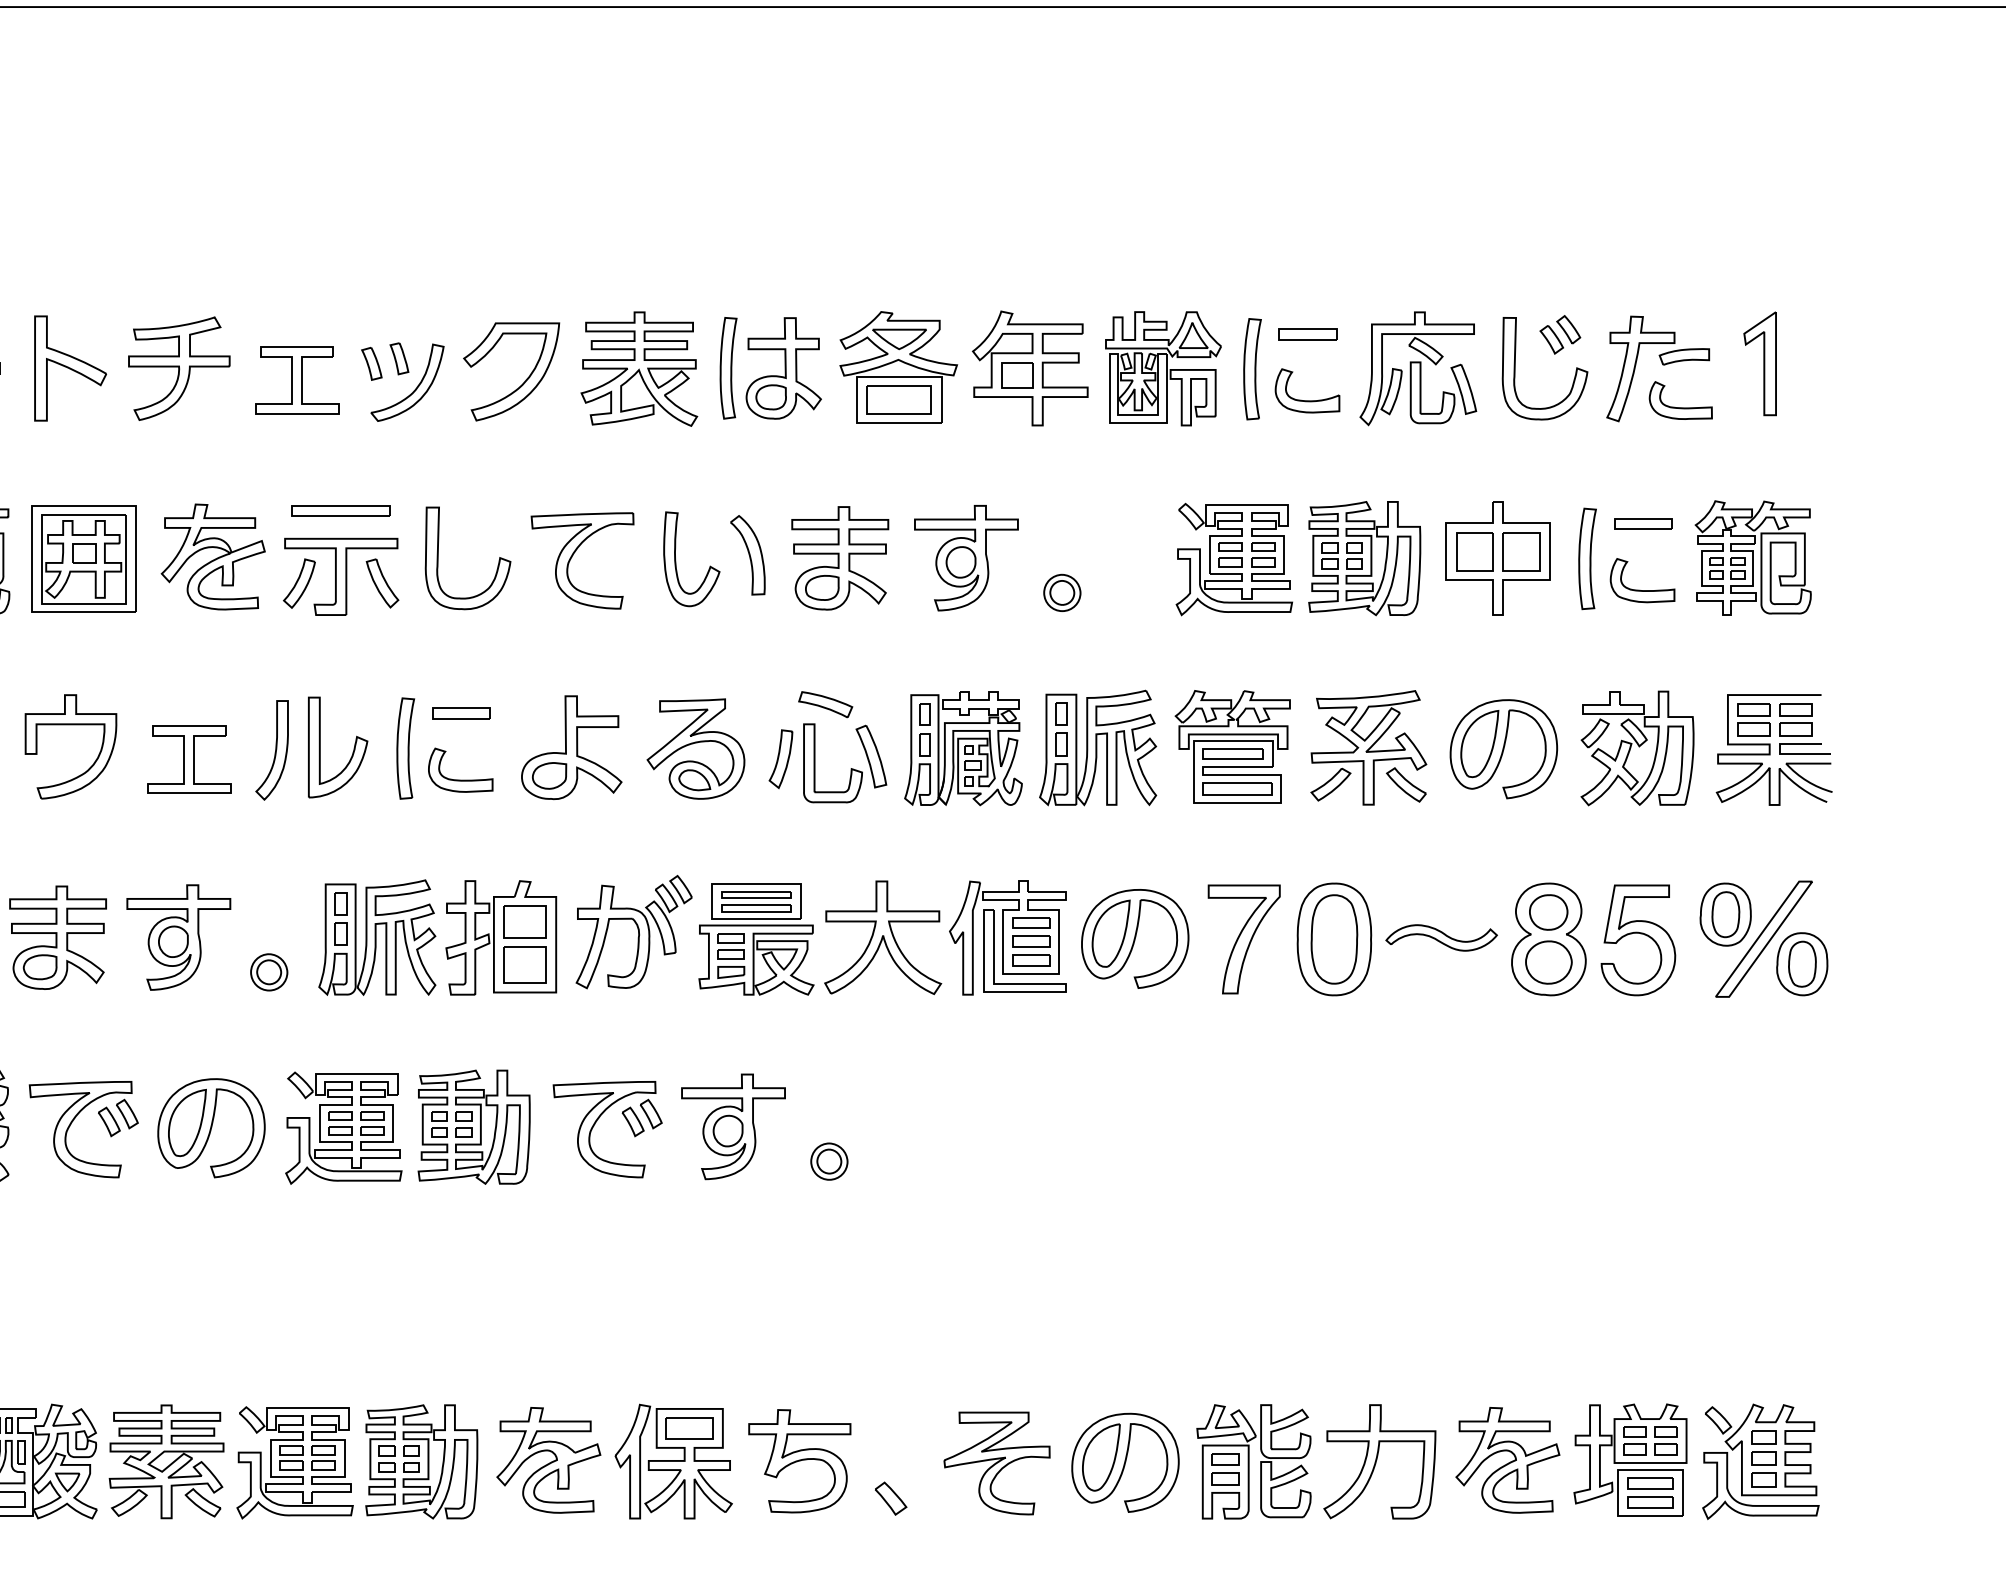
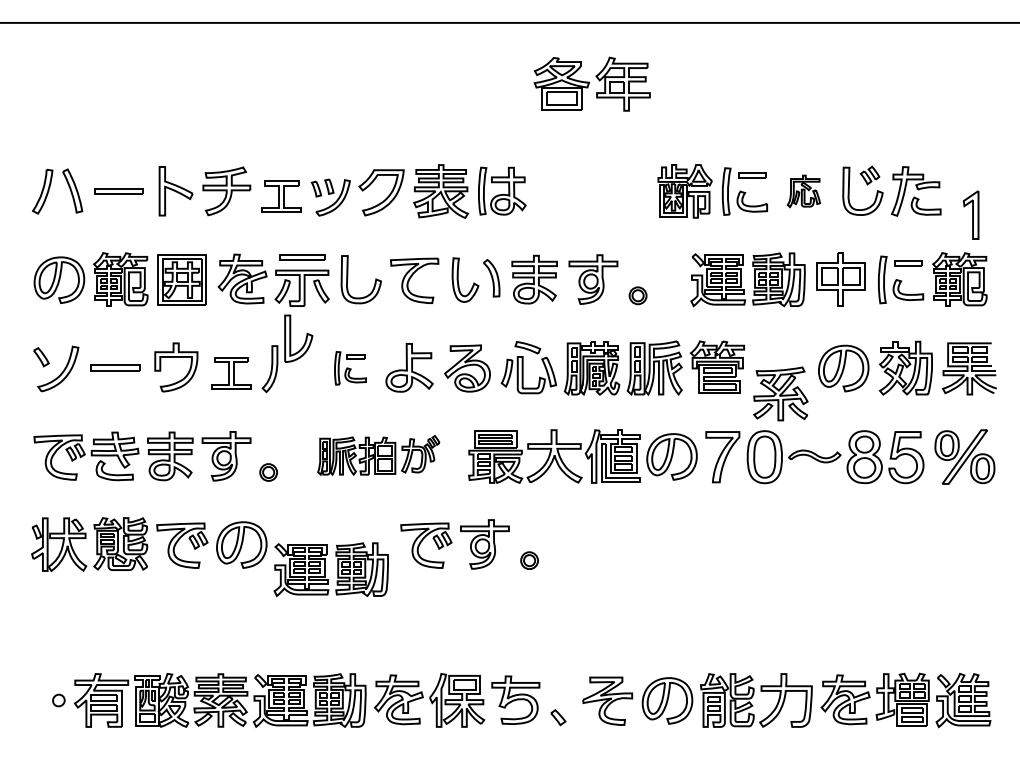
part: (1758, 362) -> (970, 214), moved
part: (962, 366) -> (591, 83), moved
part: (1417, 369) -> (803, 191), size x0.6
part: (1368, 746) -> (780, 393), moved
part: (444, 749) -> (350, 368), size x0.7
part: (350, 753) -> (304, 341), moved
part: (504, 935) -> (378, 455), size x0.7
part: (406, 1126) -> (330, 569), moved

